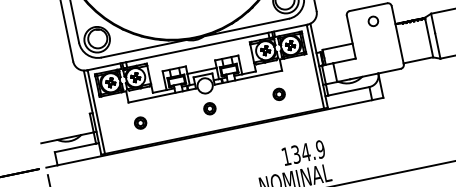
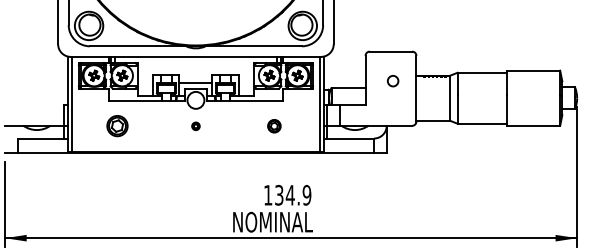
circle: (373, 21) -> (393, 81), moved
part: (209, 109) -> (195, 126), size x0.6
part: (140, 123) -> (117, 126), size x1.6

